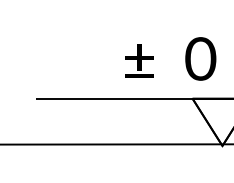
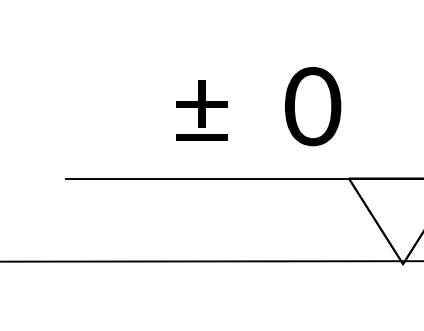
text: (170, 58) -> (258, 105), moved

